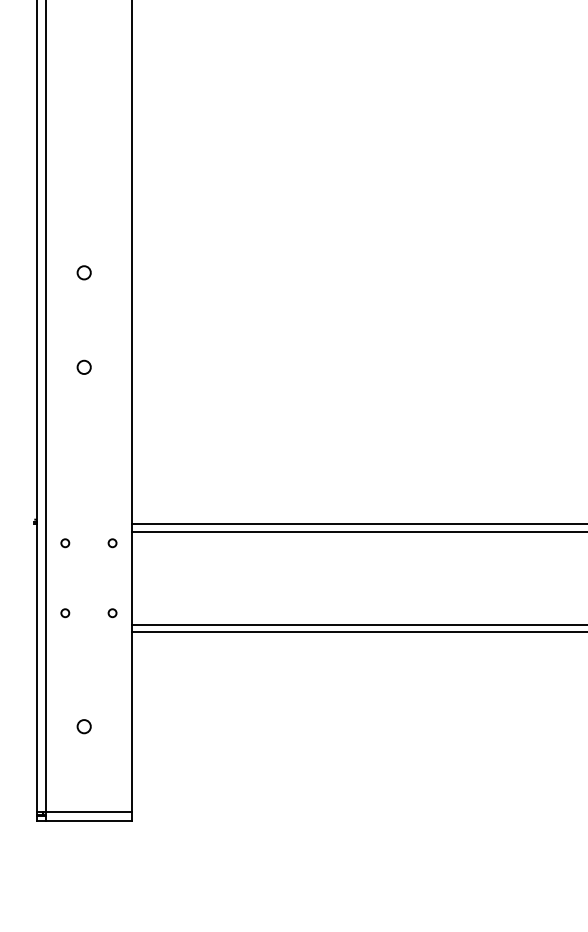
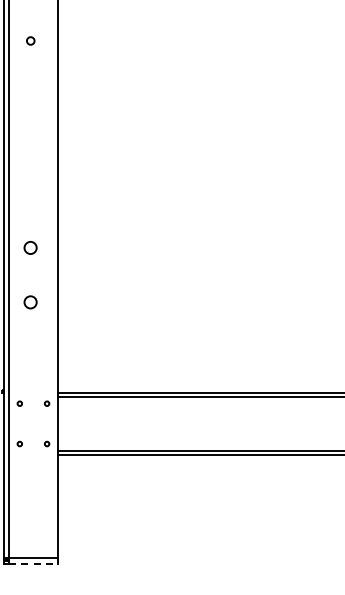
circle: (83, 272) -> (30, 247), size x1.6
circle: (83, 367) -> (30, 302), size x1.6
circle: (83, 726) -> (30, 509), removed
line: (88, 820) -> (33, 563), solid -> dashed

